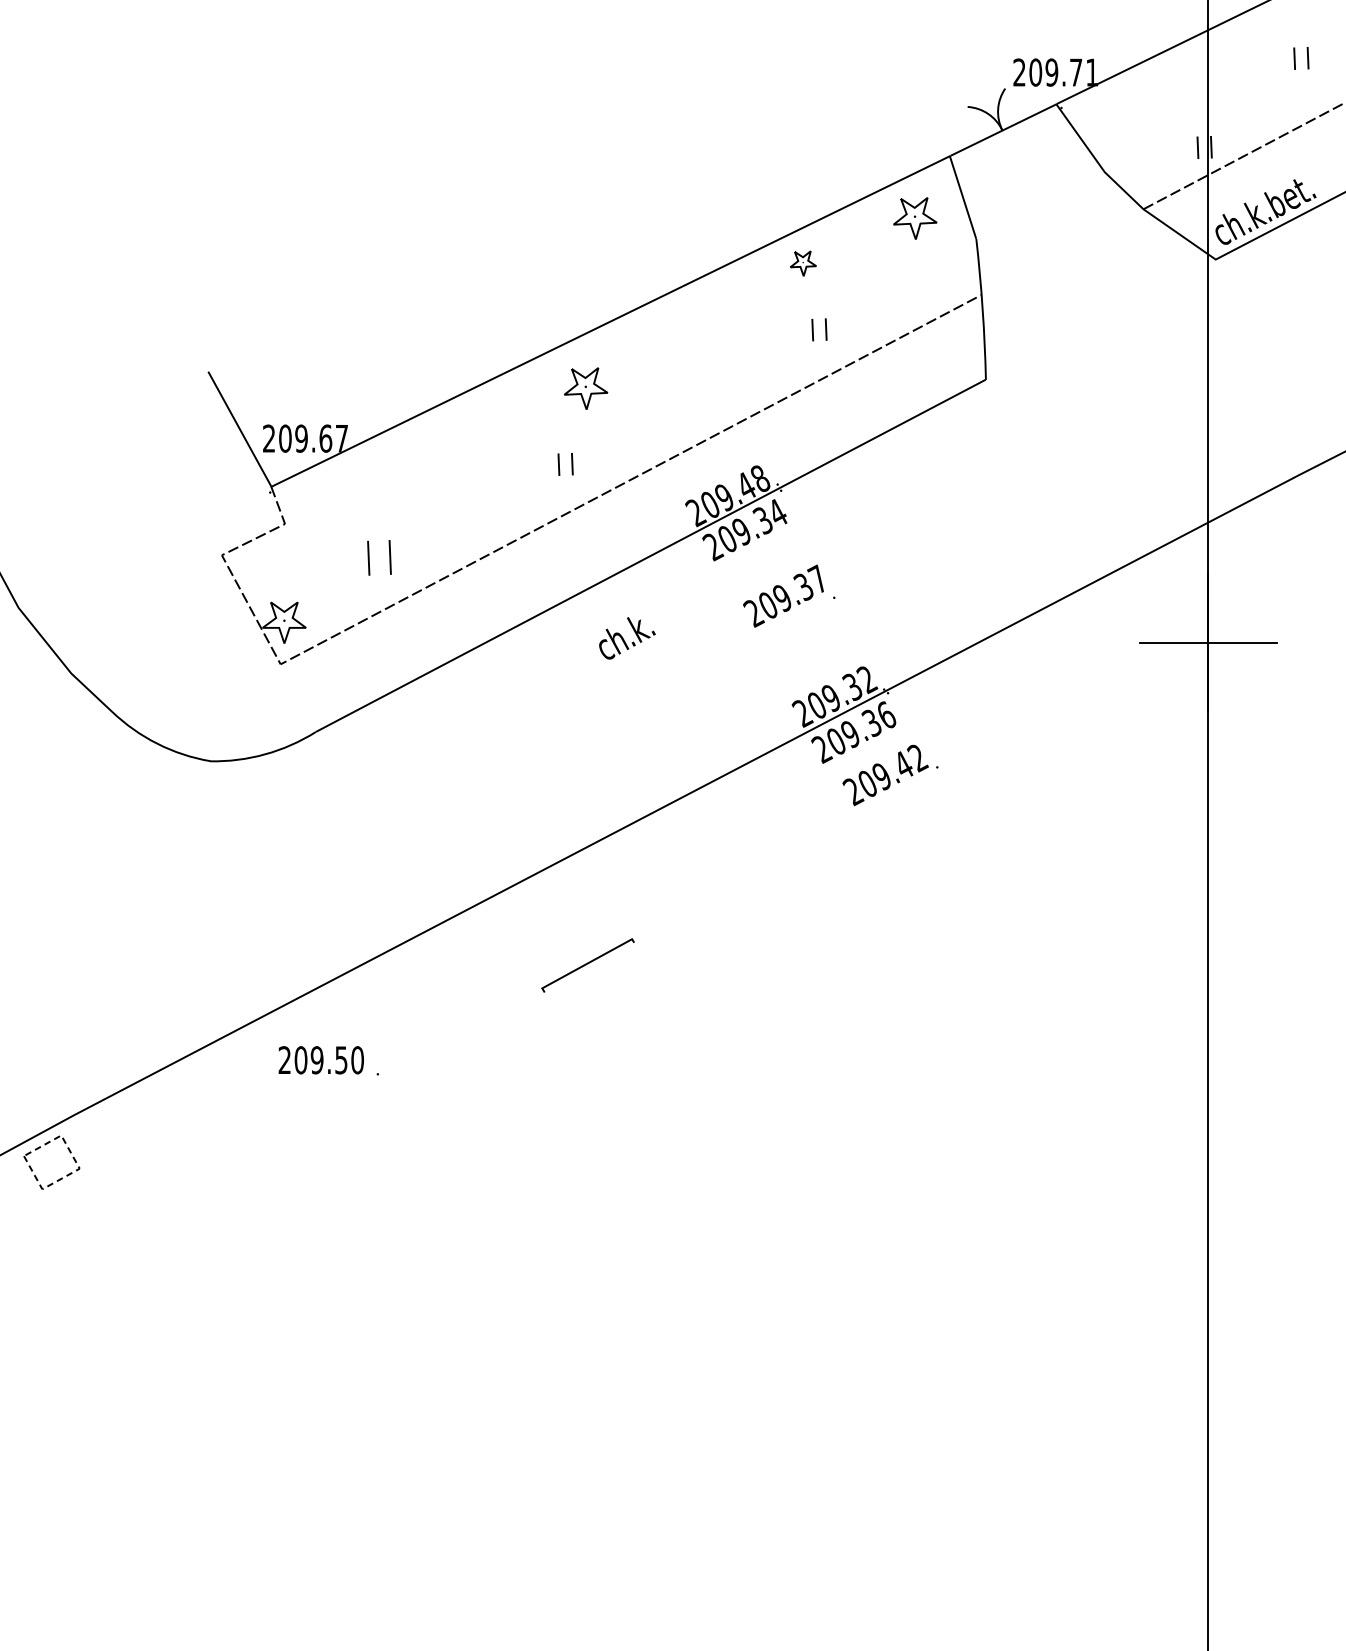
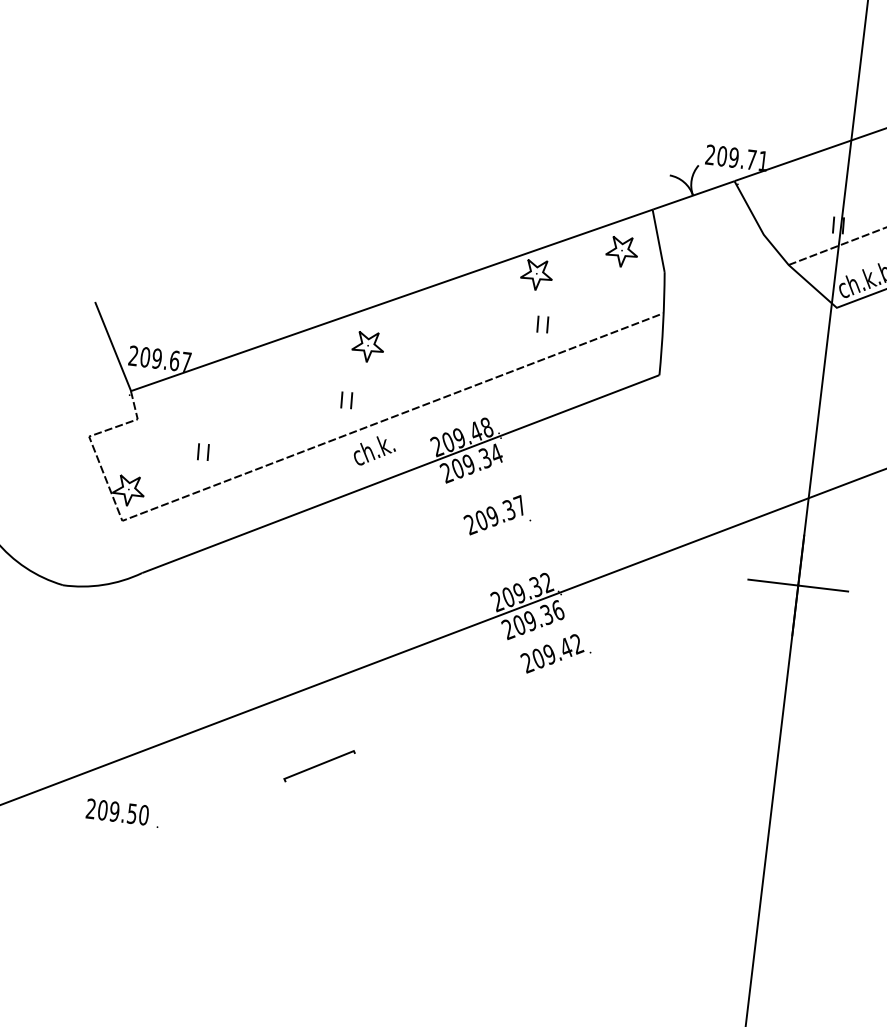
part: (803, 263) -> (536, 274), size x1.67
part: (379, 557) -> (203, 451), size x0.62
text: (627, 638) -> (375, 451), moved

